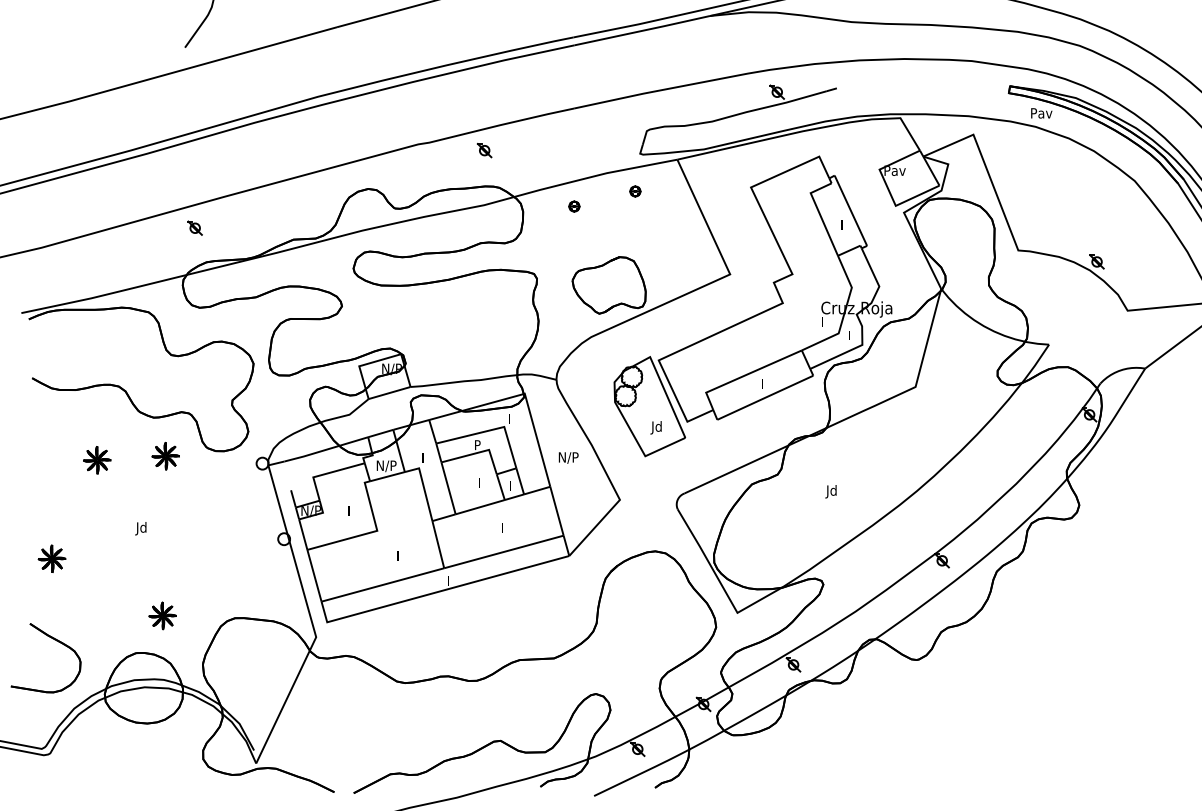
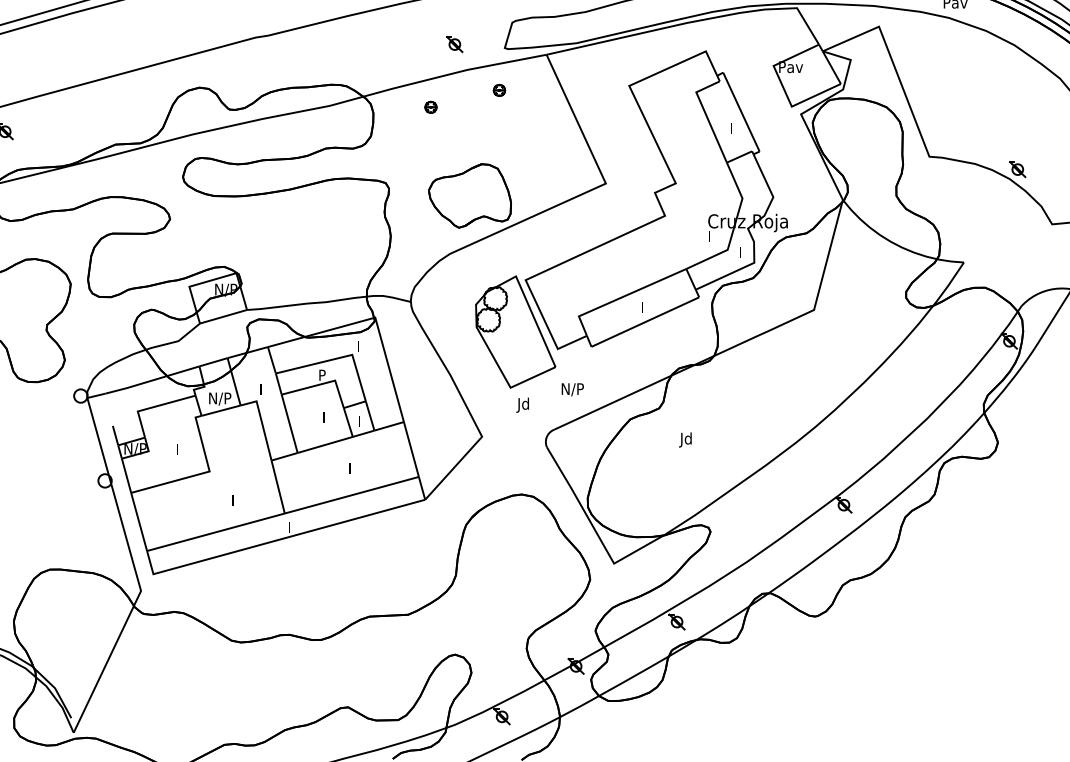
part: (484, 150) -> (454, 44), moved
text: (655, 427) -> (522, 404), moved
text: (568, 457) -> (572, 389), moved
text: (830, 491) -> (684, 439), moved

